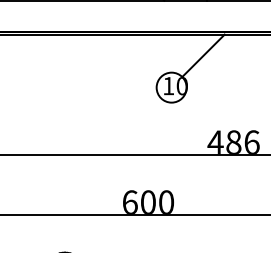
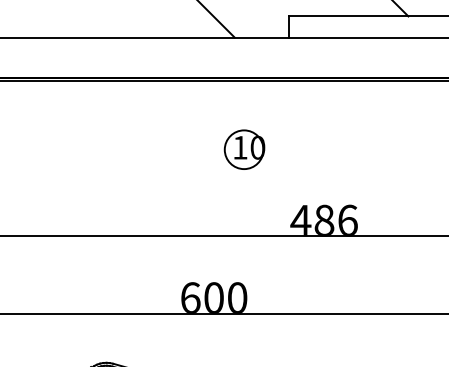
line: (202, 55) -> (284, 108), removed

